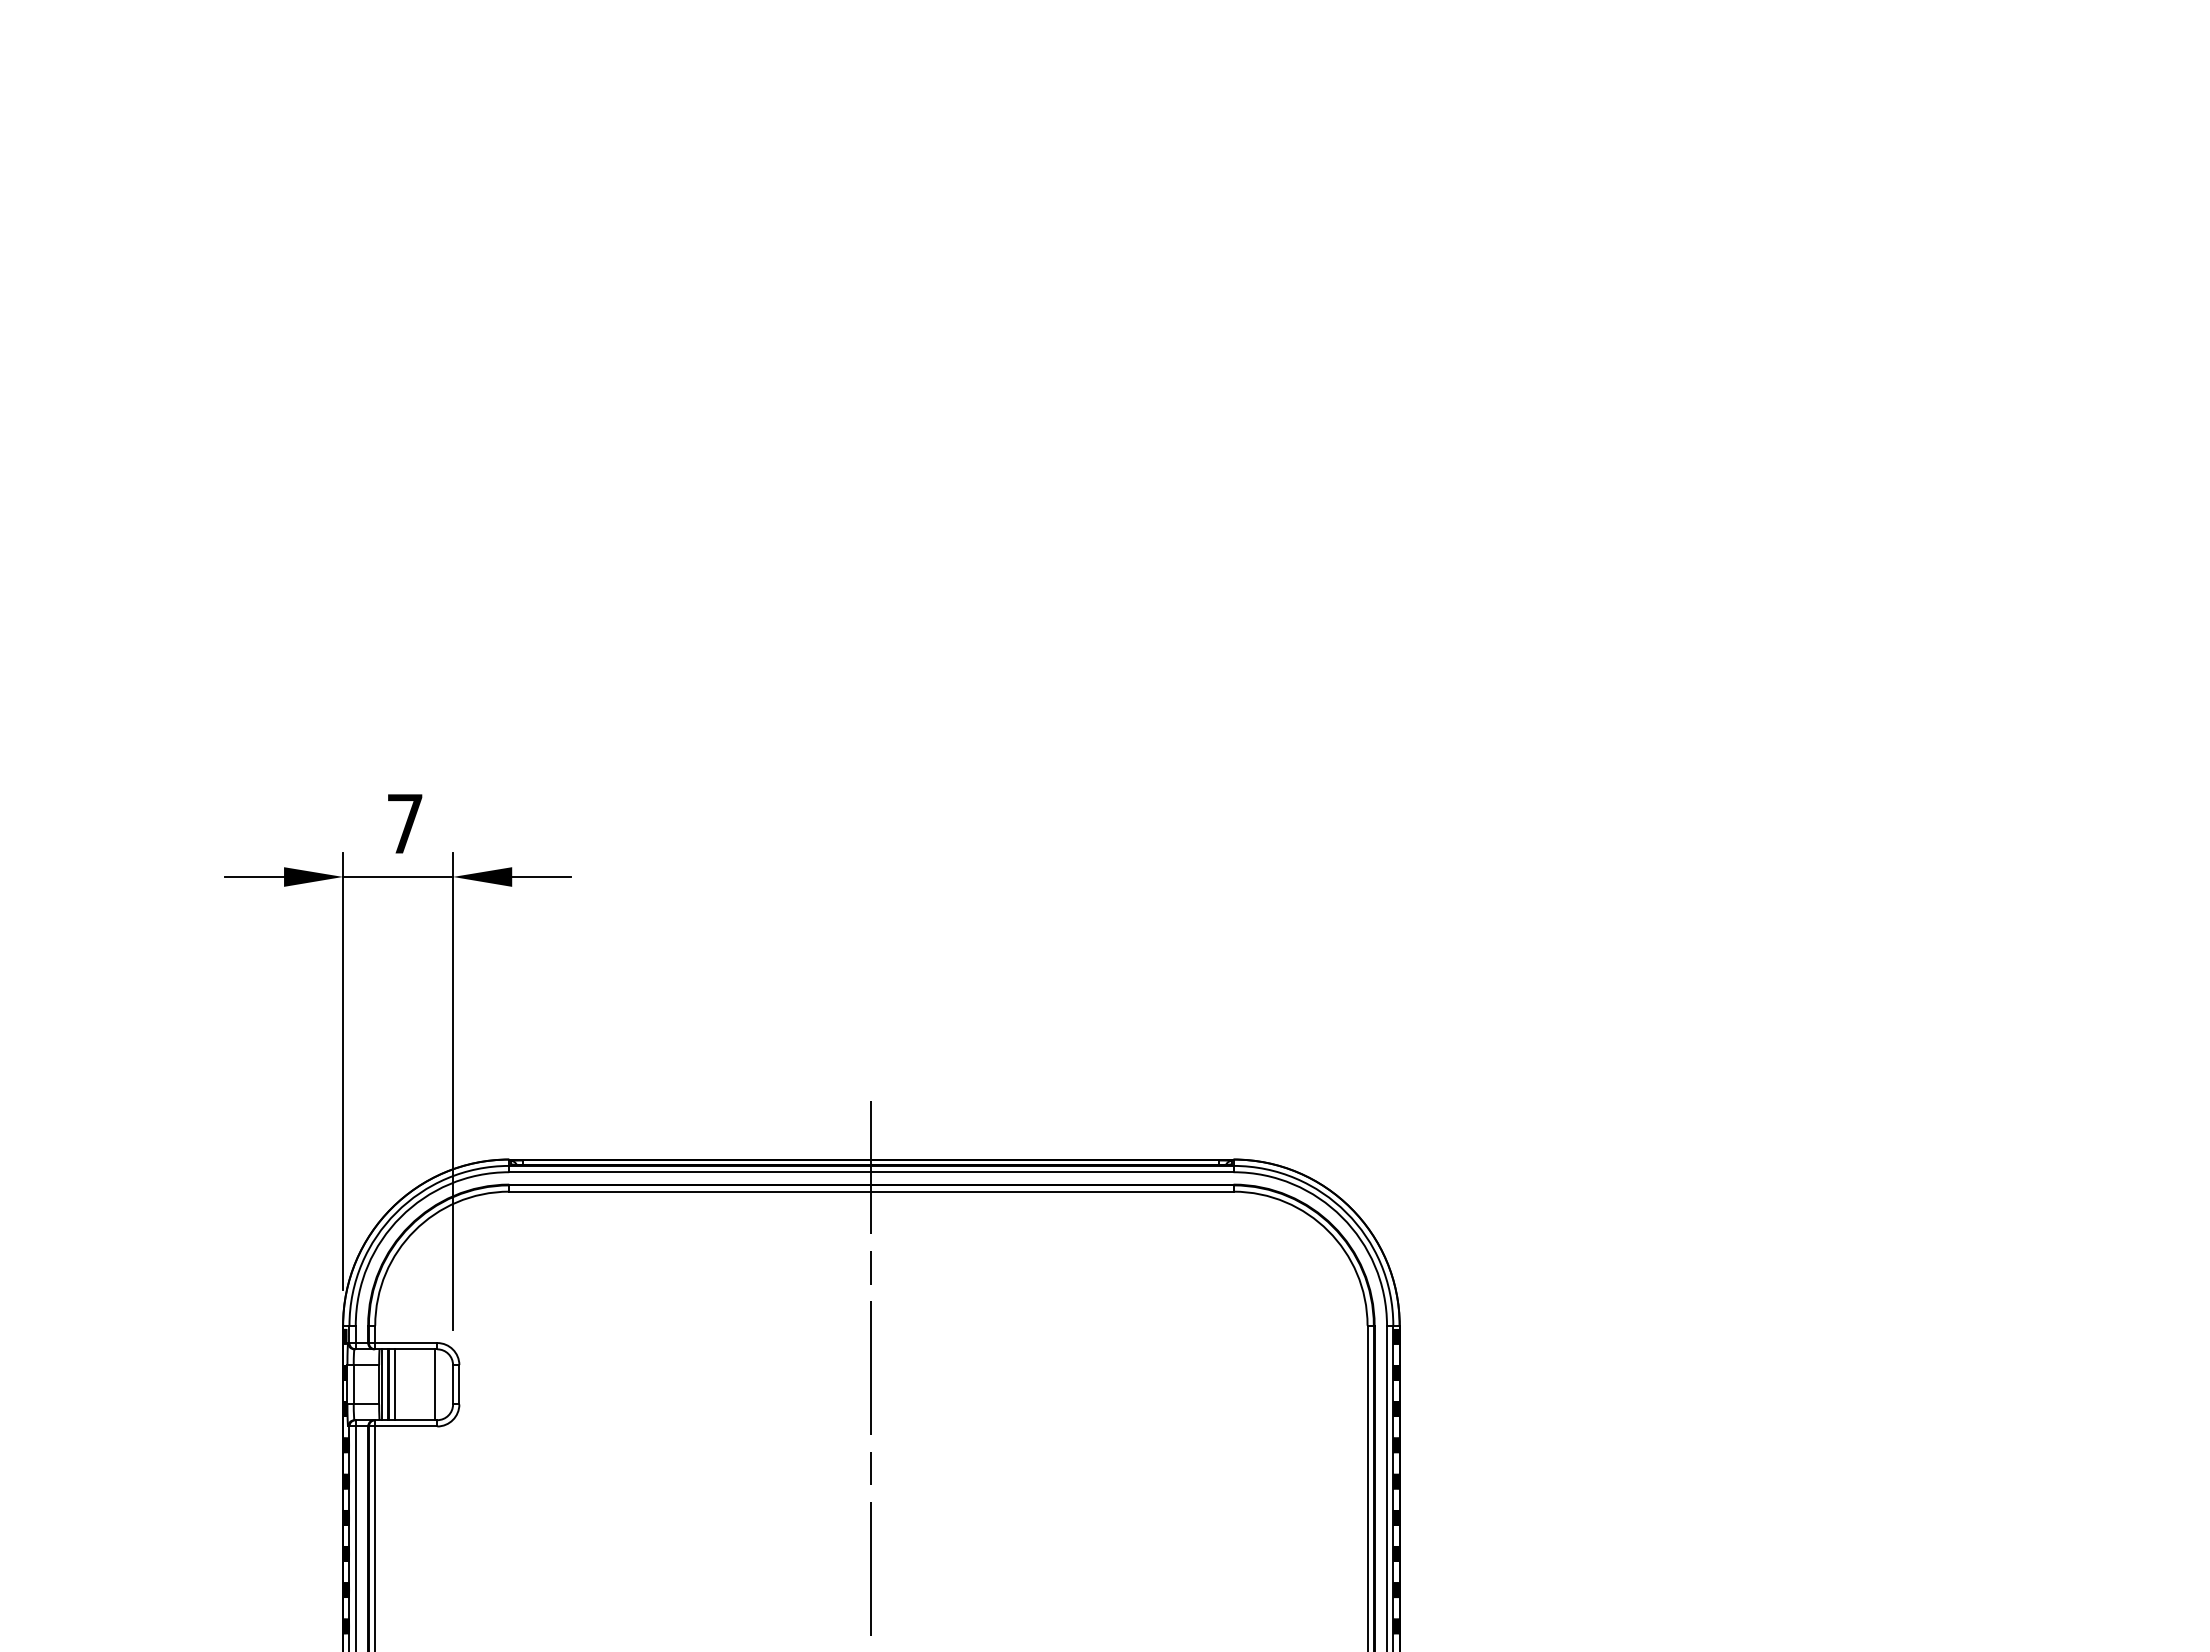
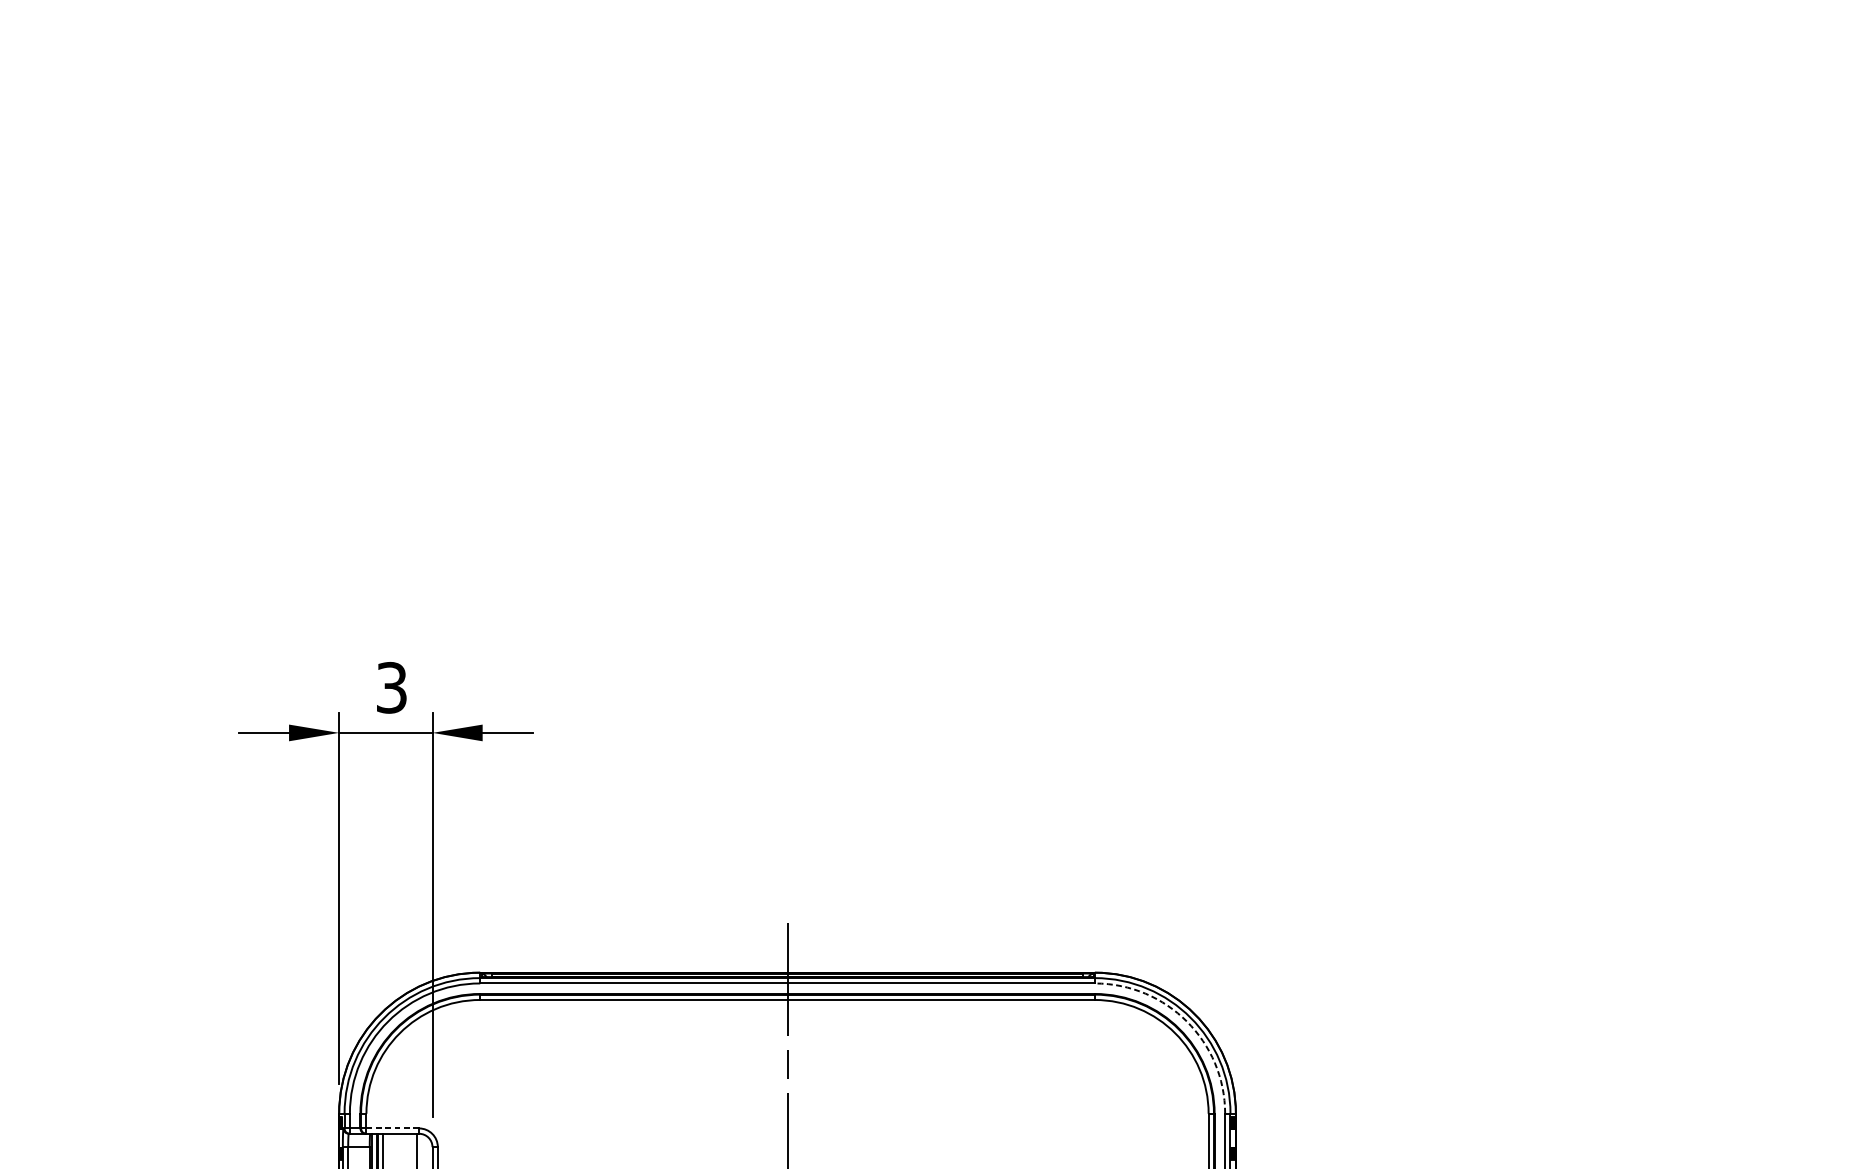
text: (404, 823) -> (391, 687), 7 -> 3
arc: (1342, 1217) -> (1187, 1021), solid -> dashed
line: (405, 1343) -> (392, 1128), solid -> dashed

